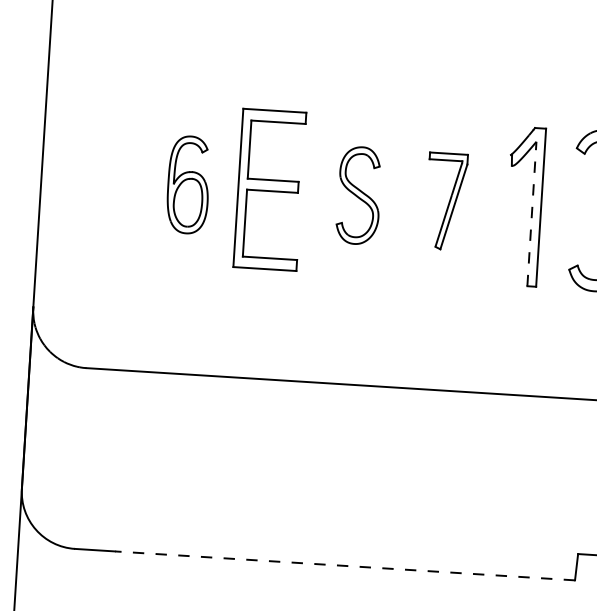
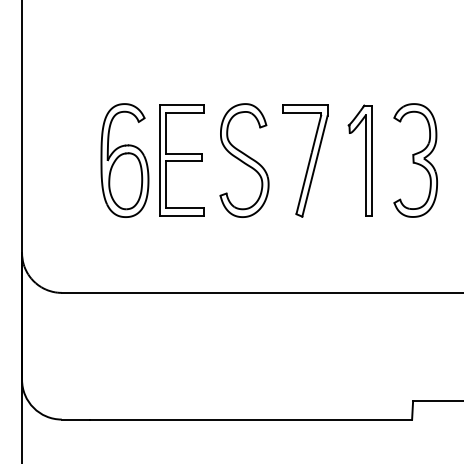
part: (187, 184) -> (124, 160), size x1.67
part: (359, 195) -> (244, 160), size x1.67
part: (446, 201) -> (305, 160), size x1.67
line: (531, 213) -> (365, 165), dashed -> solid
line: (344, 565) -> (250, 419), dashed -> solid

